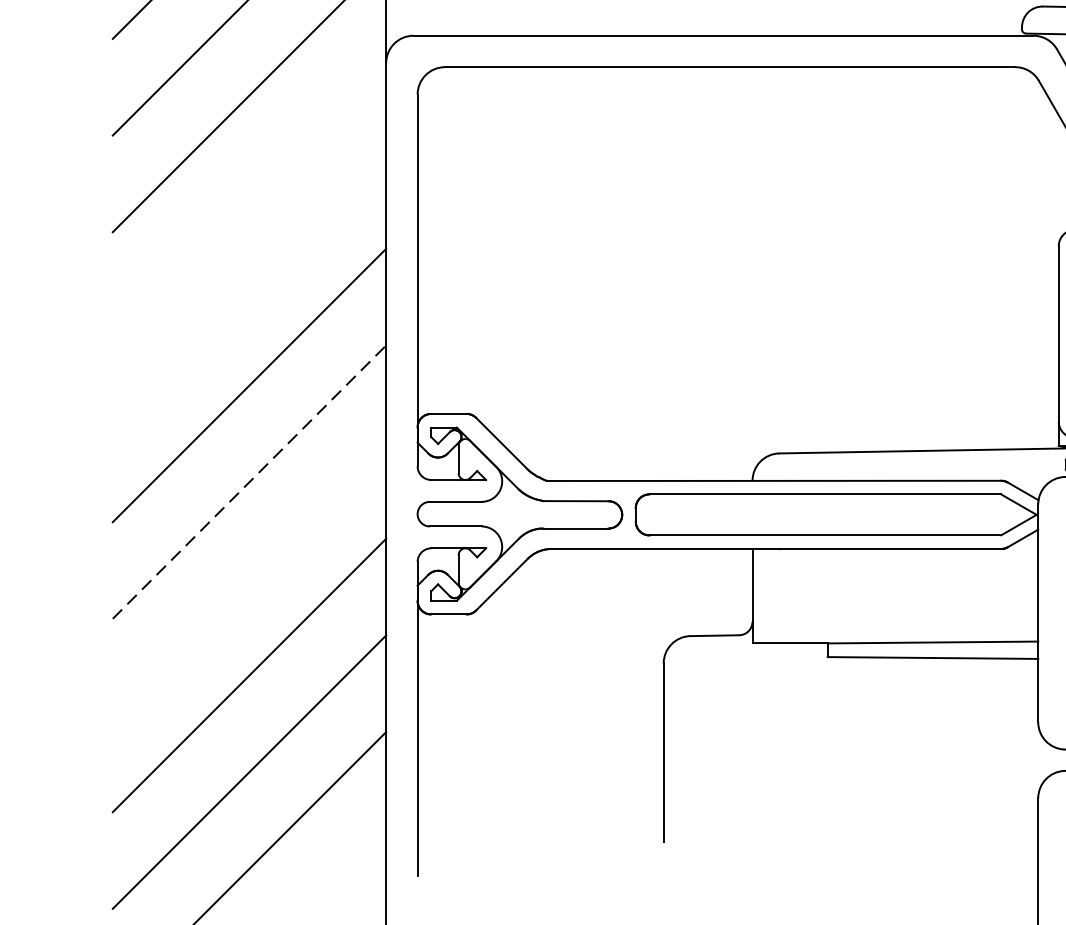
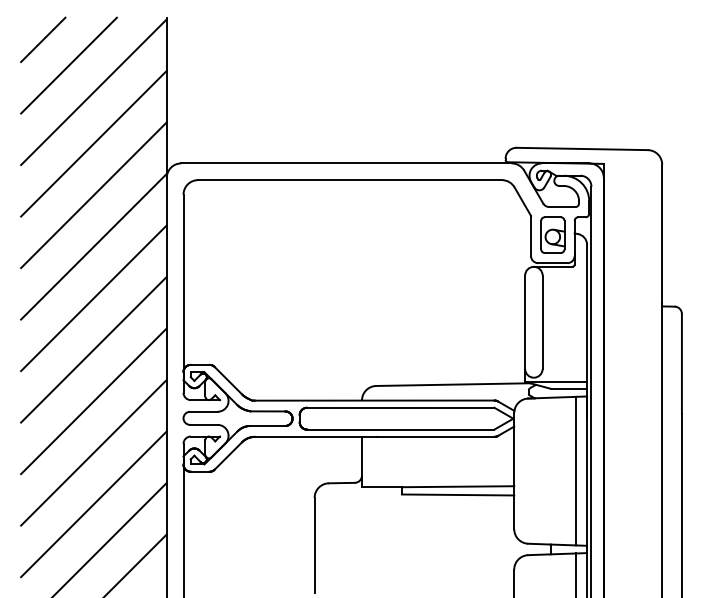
line: (248, 191) -> (93, 246), added
line: (248, 289) -> (93, 298), added
line: (250, 480) -> (94, 400), dashed -> solid
line: (248, 578) -> (93, 452), added

